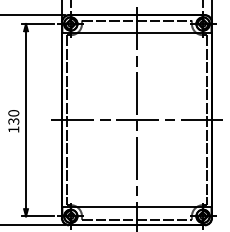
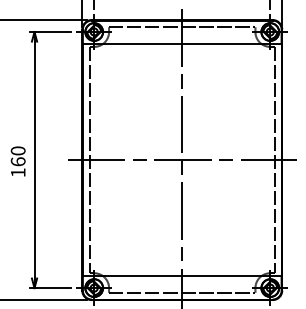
text: (13, 121) -> (17, 161), 130 -> 160

